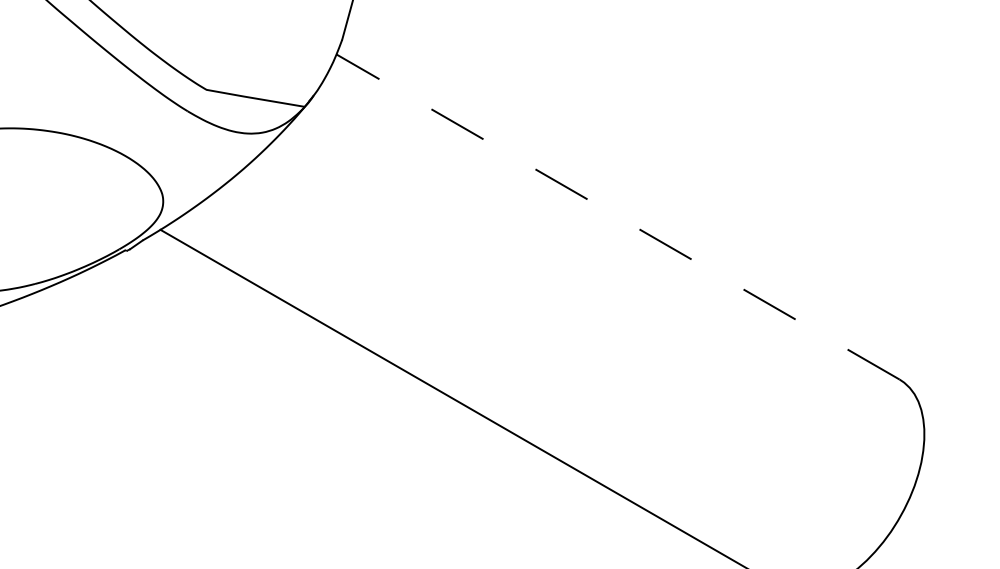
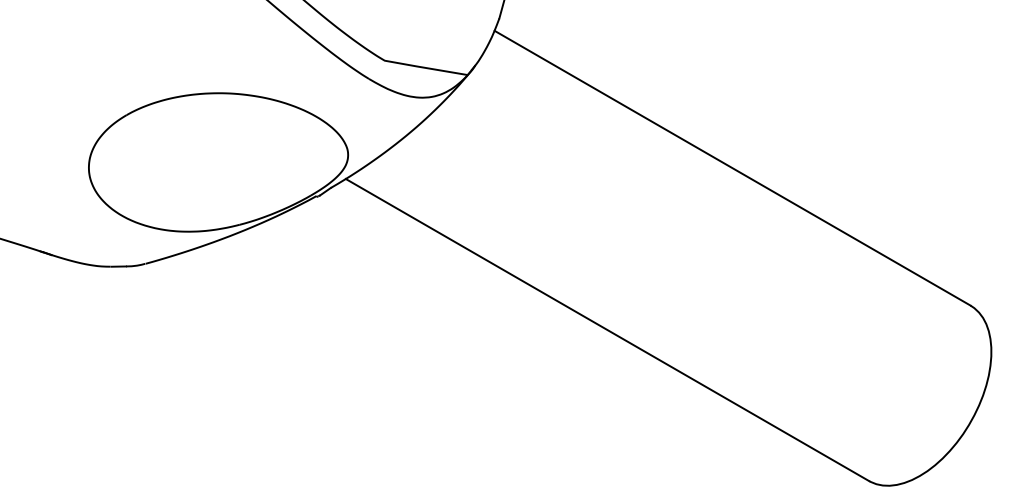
line: (618, 217) -> (732, 168), dashed -> solid

